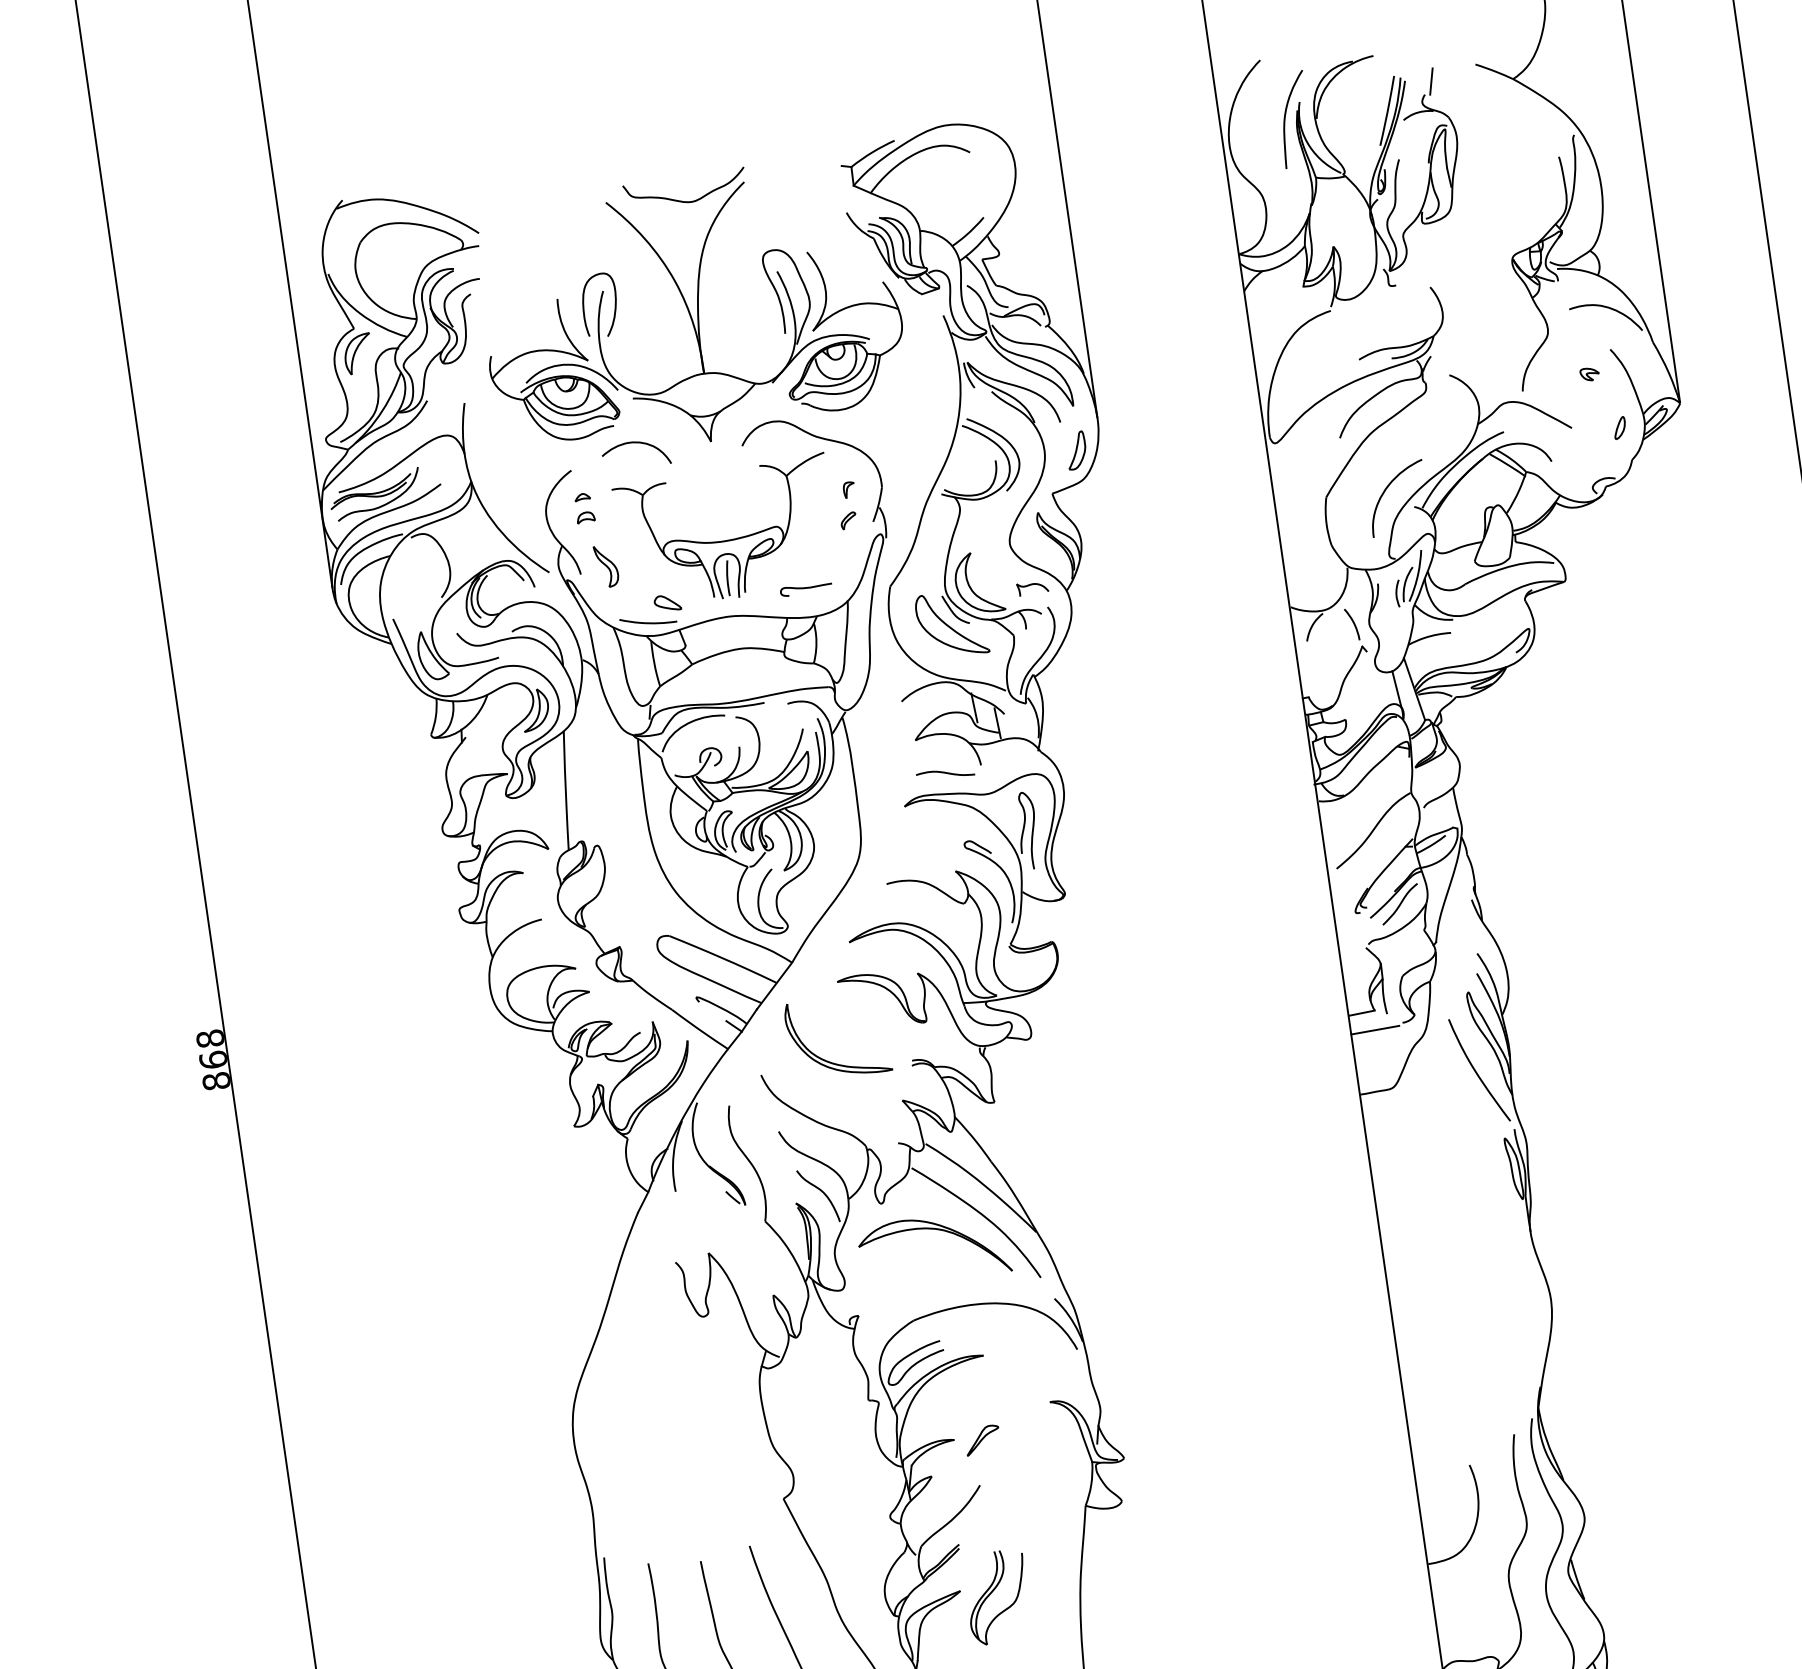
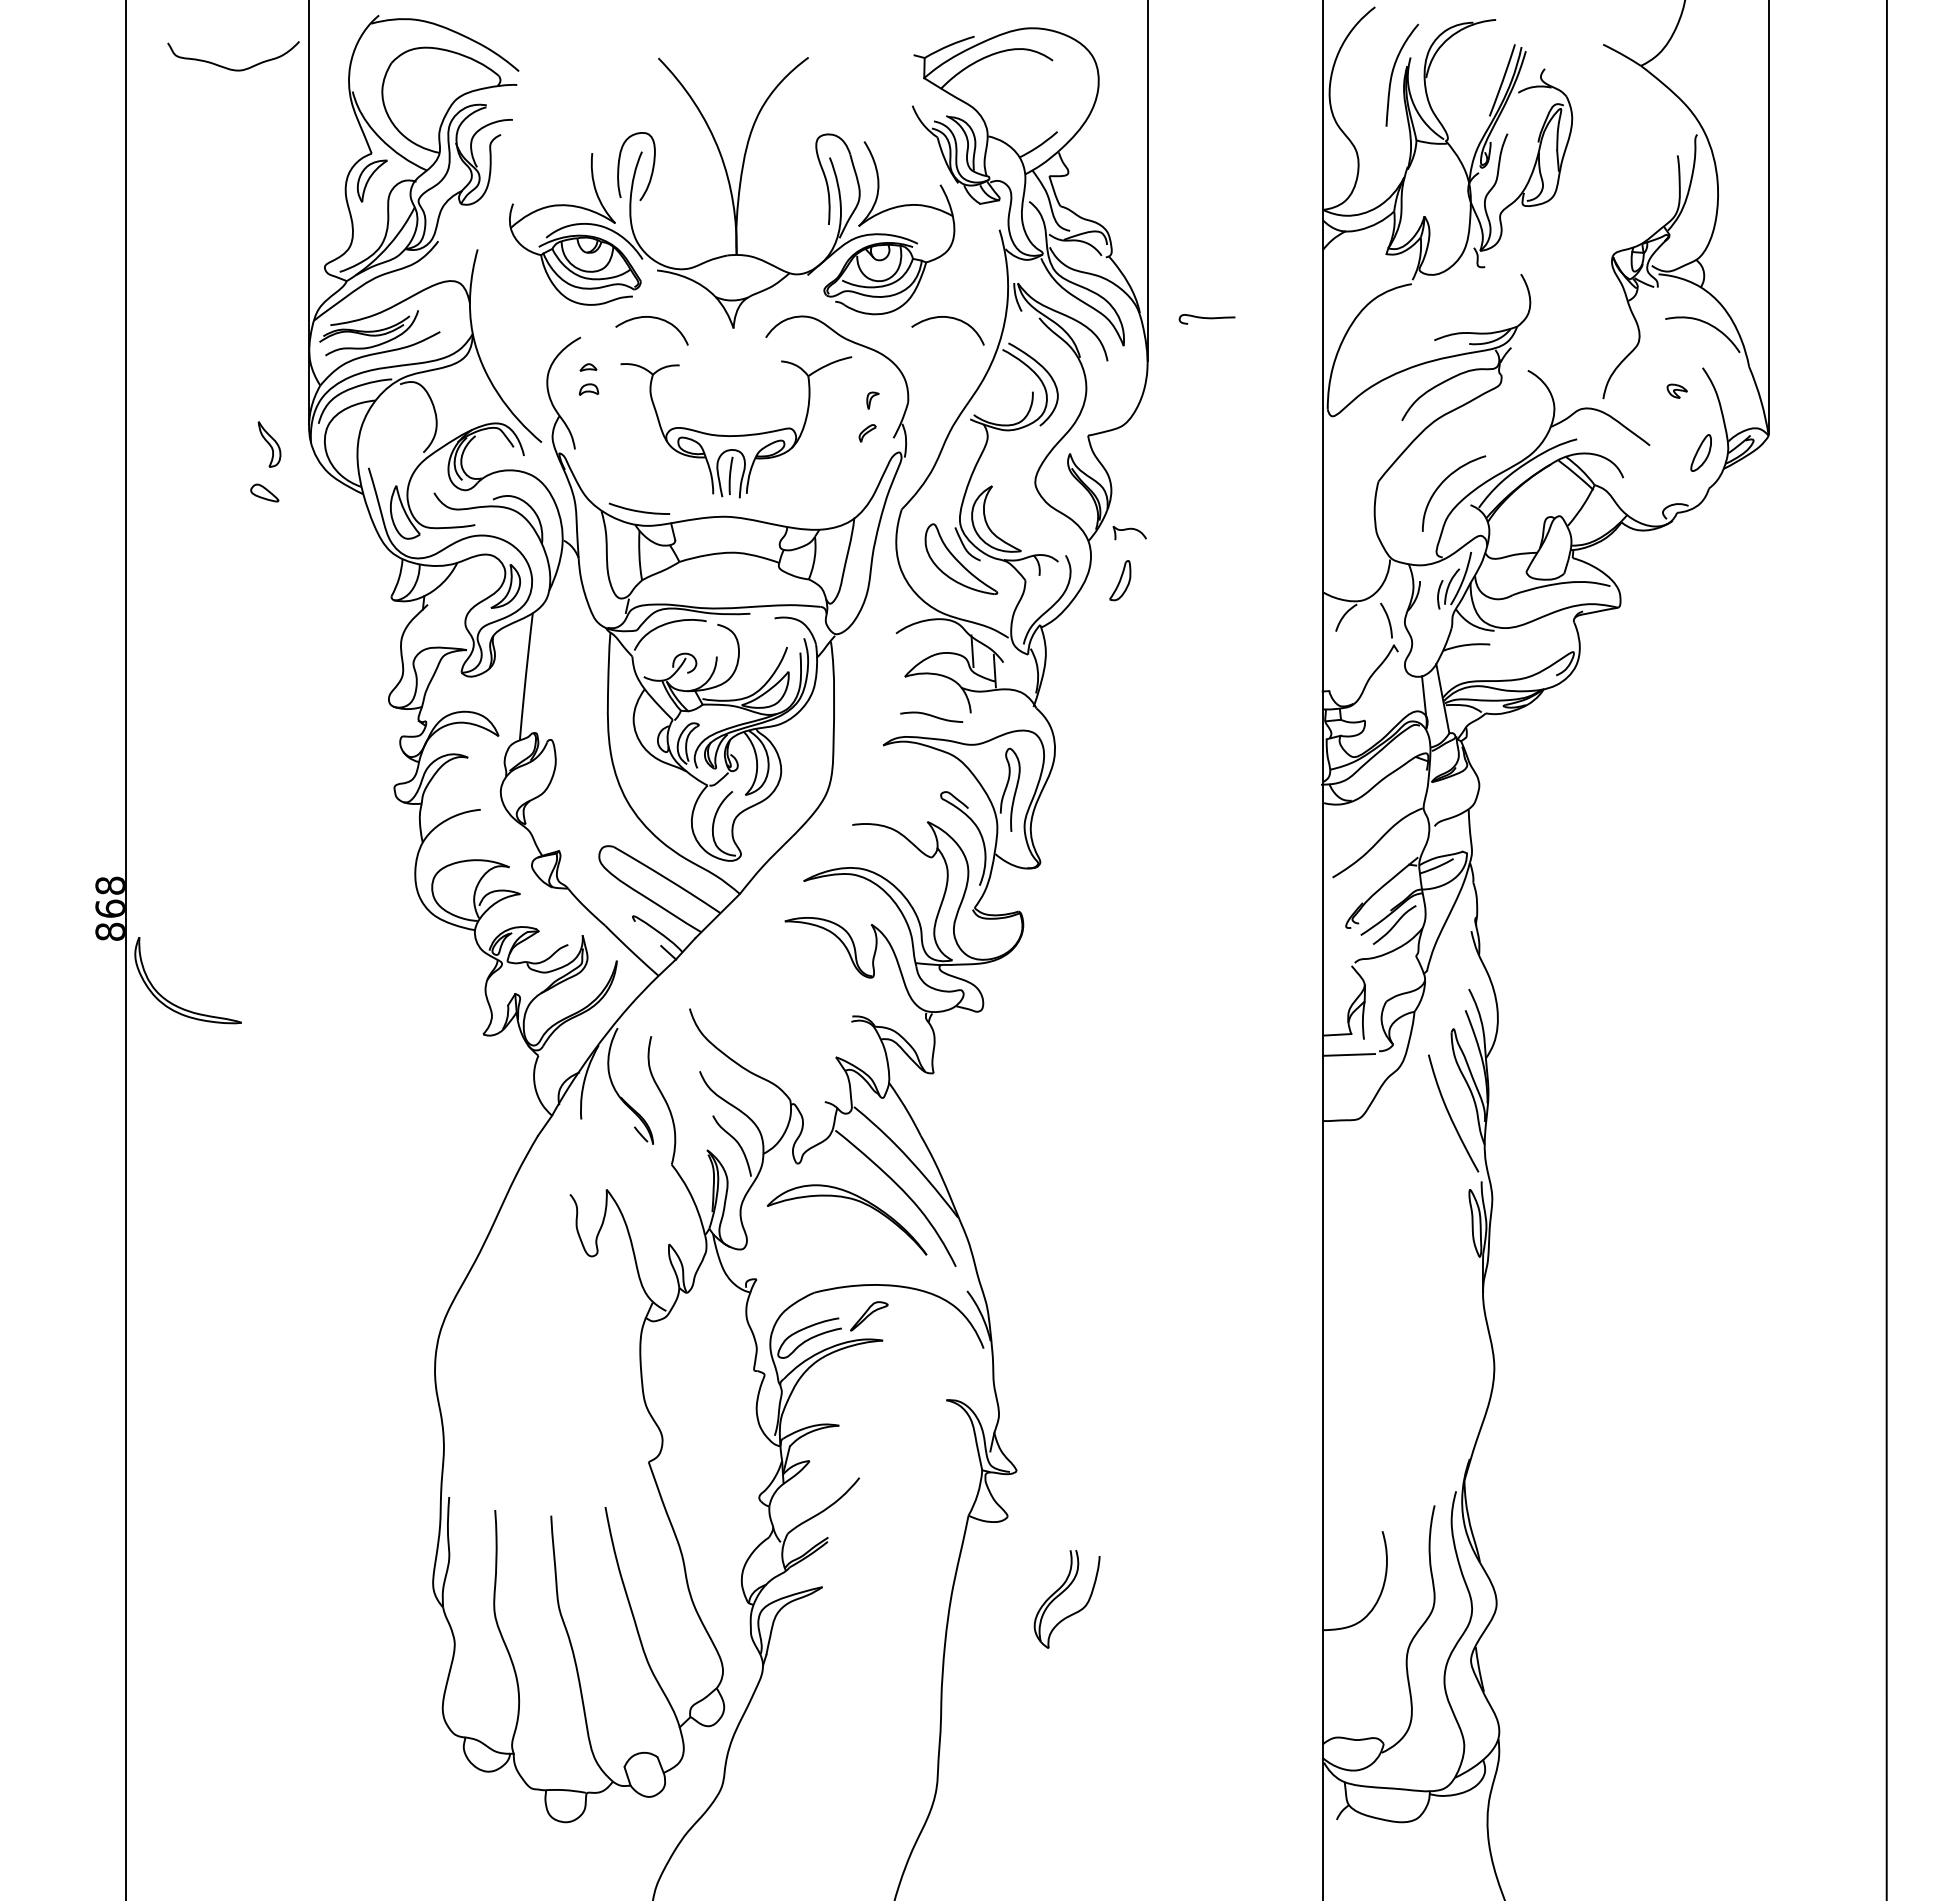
line: (1431, 81) -> (1553, 55), removed
curve: (684, 200) -> (231, 68), moved
curve: (907, 404) -> (947, 318), added
part: (1619, 427) -> (1700, 452), size x1.6
part: (1076, 450) -> (1120, 580), moved
part: (606, 566) -> (269, 444), moved
curve: (805, 588) -> (1206, 318), moved
part: (1032, 588) -> (1129, 533), moved
part: (667, 602) -> (264, 492), moved
part: (829, 1061) -> (175, 1004), moved
part: (982, 1440) -> (869, 1316), moved
part: (991, 1593) -> (1061, 1594), moved

